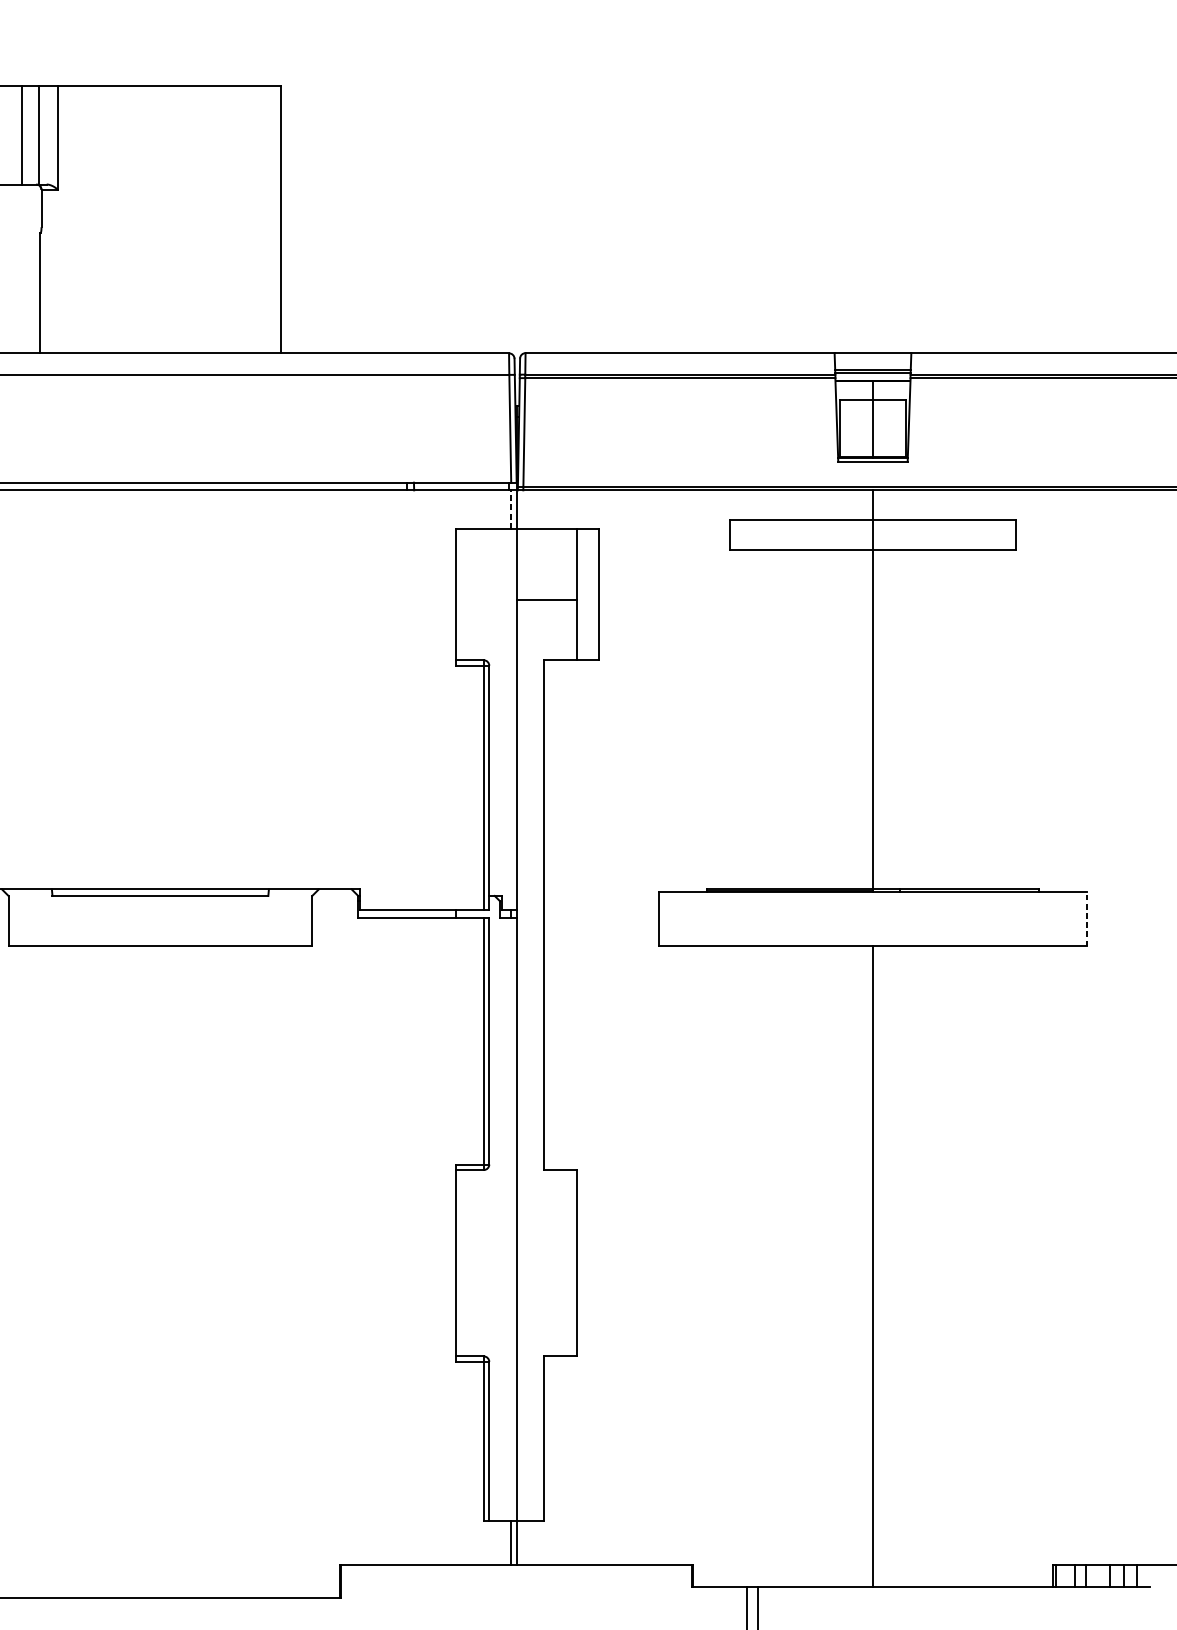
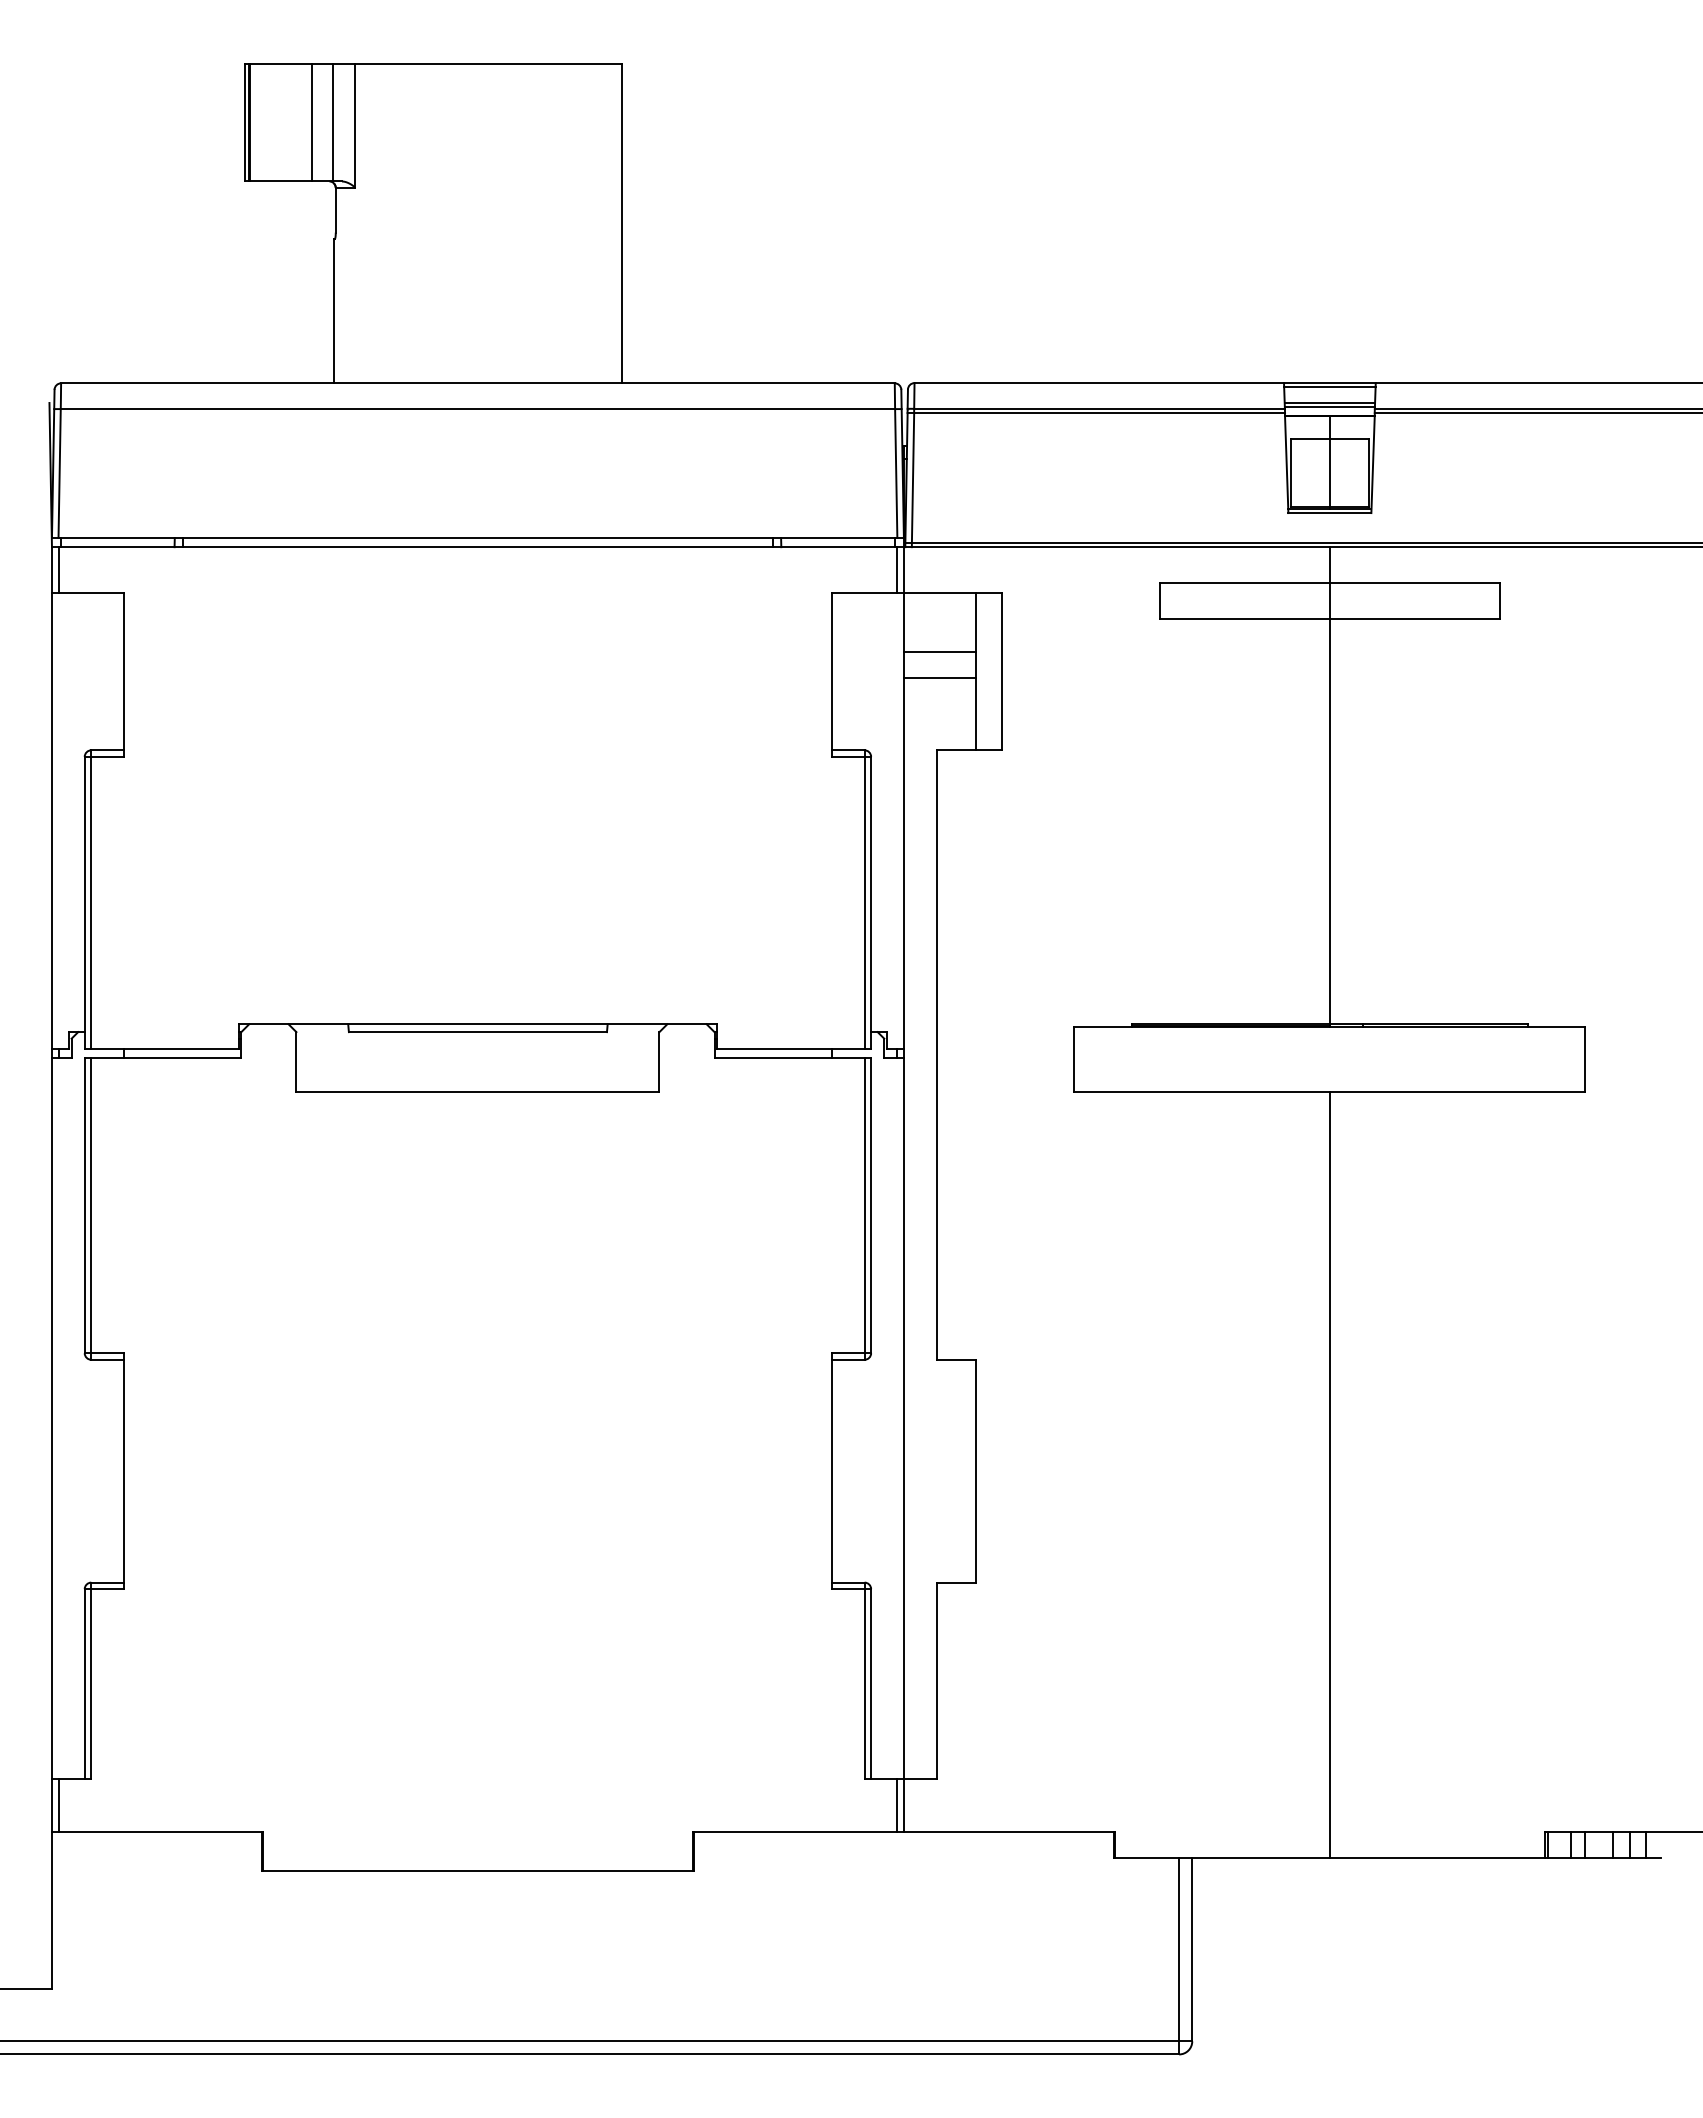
line: (872, 356) -> (1329, 387), added
line: (511, 509) -> (897, 570), dashed -> solid
line: (546, 578) -> (939, 652), added
line: (1086, 918) -> (1585, 1059), dashed -> solid

